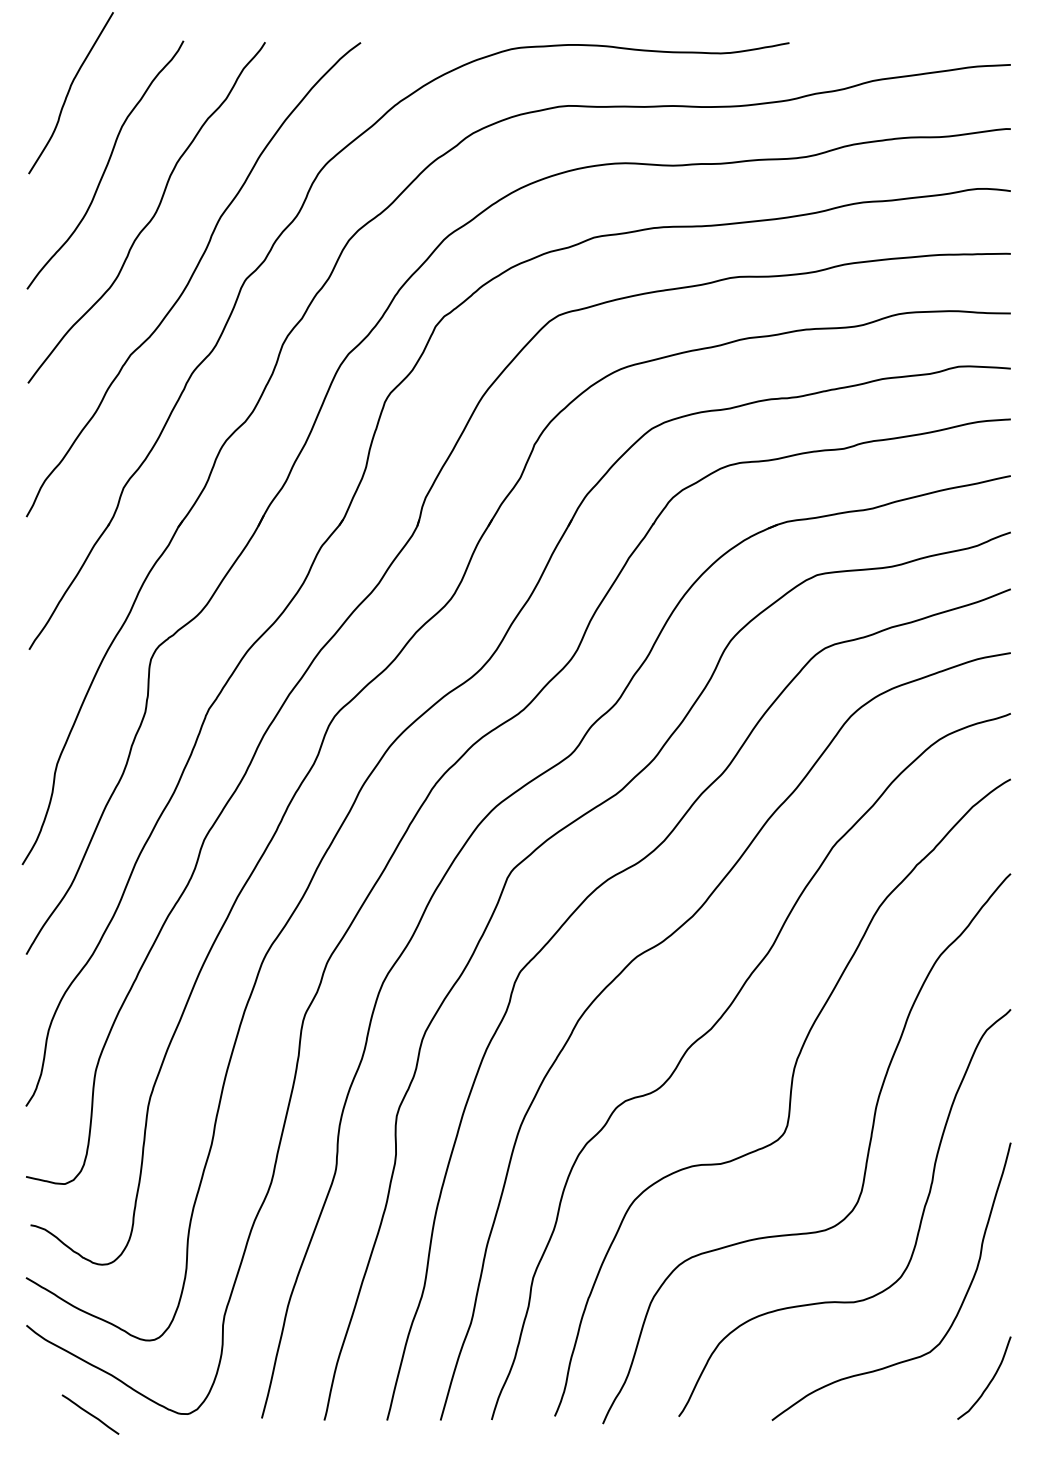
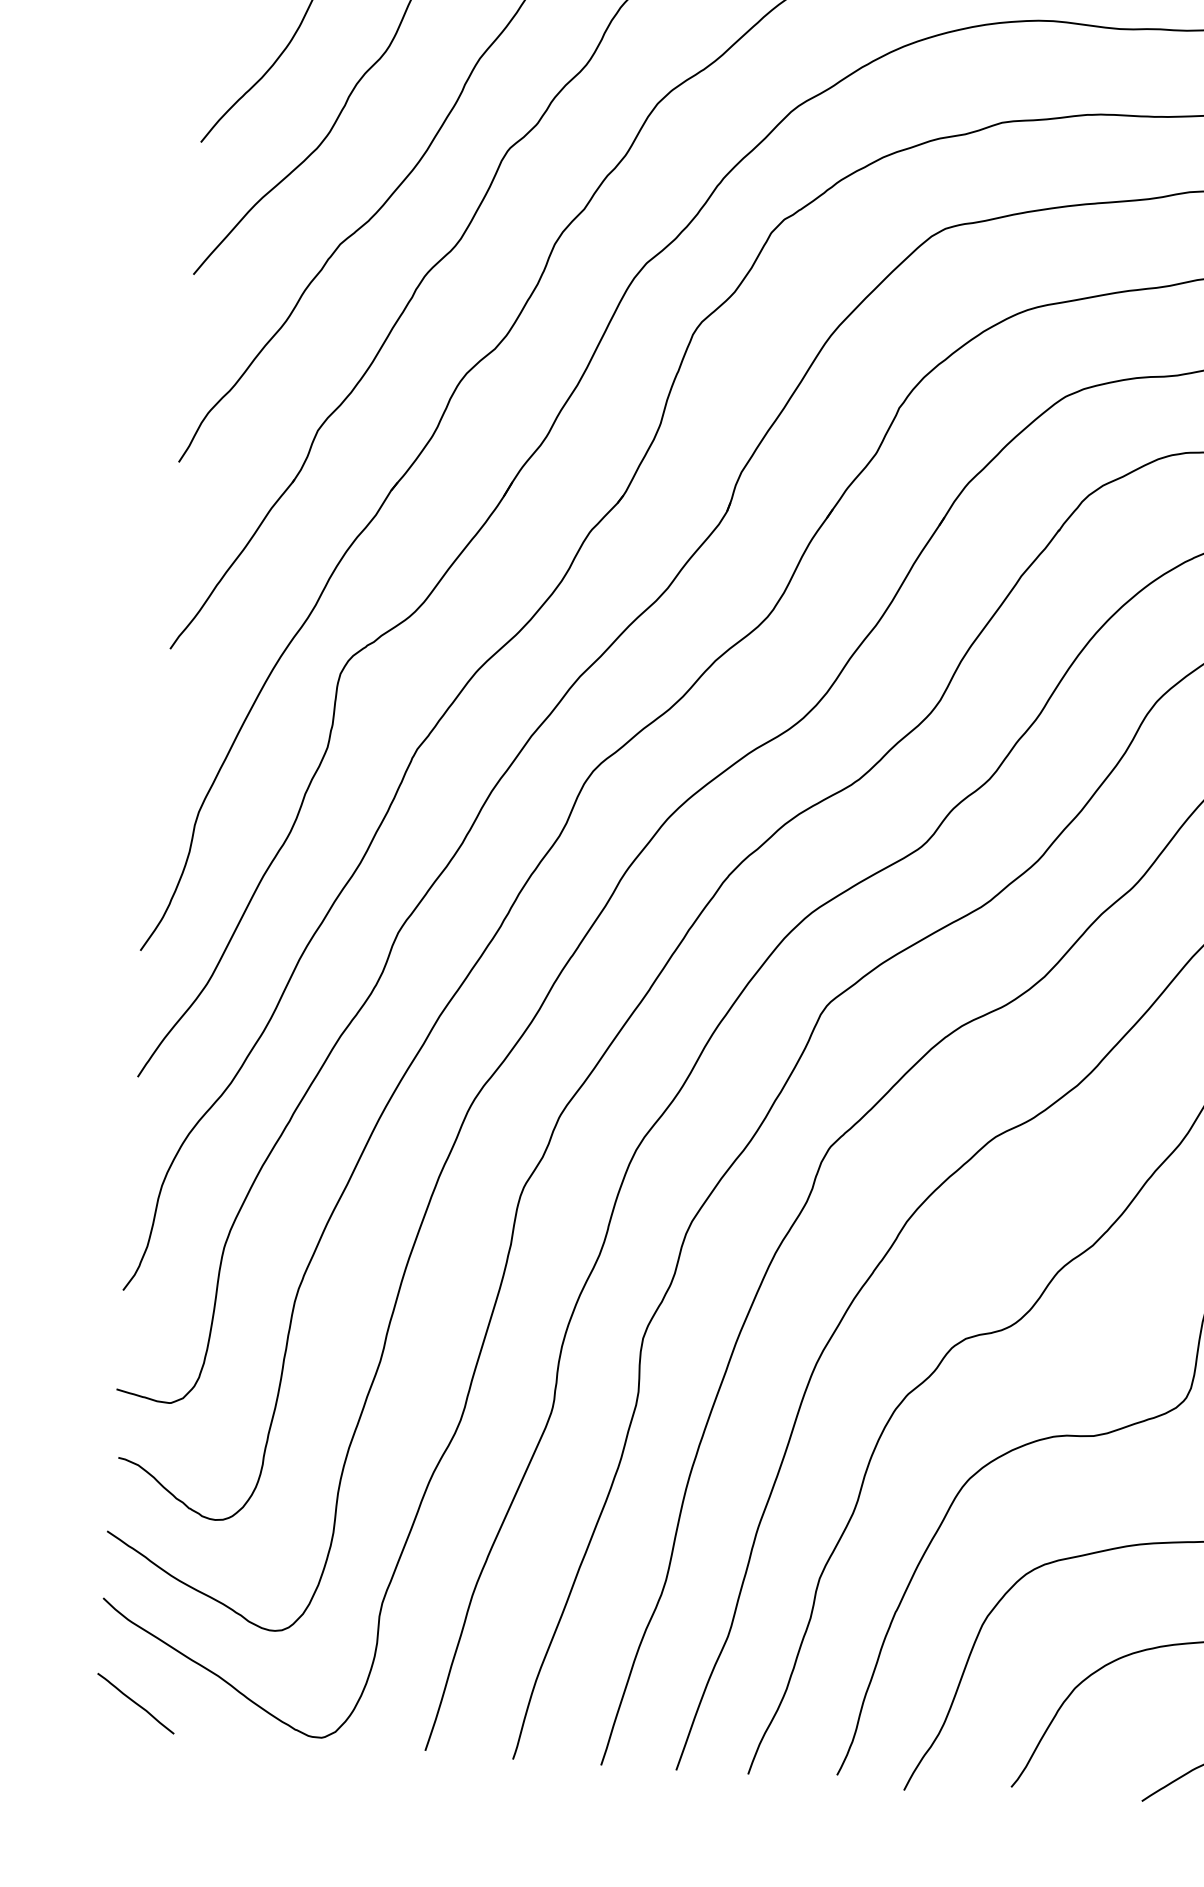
line: (90, 1414) -> (135, 1703), moved

